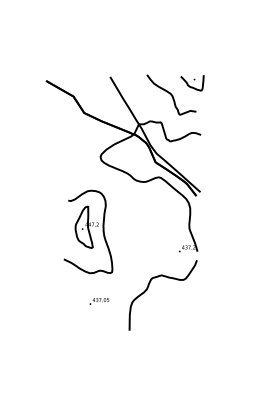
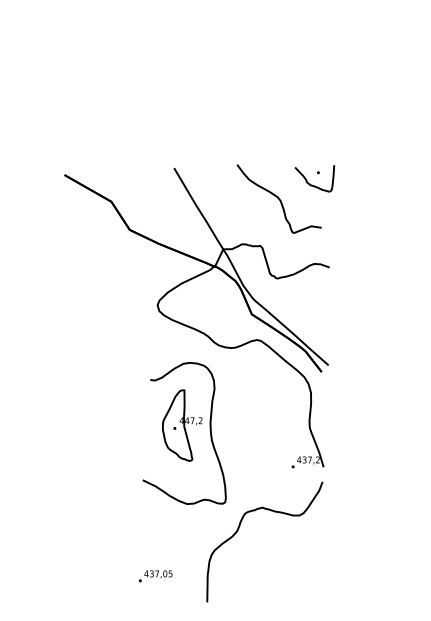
part: (88, 231) -> (184, 432), moved
text: (99, 301) -> (155, 576), moved

